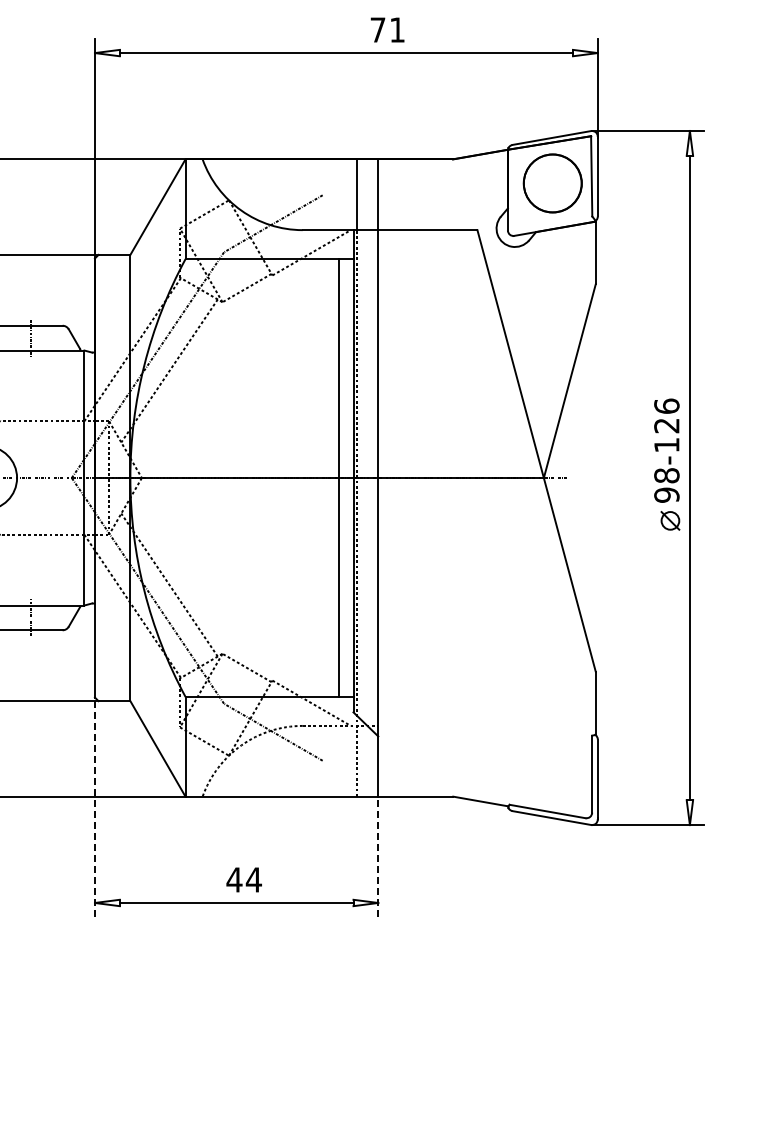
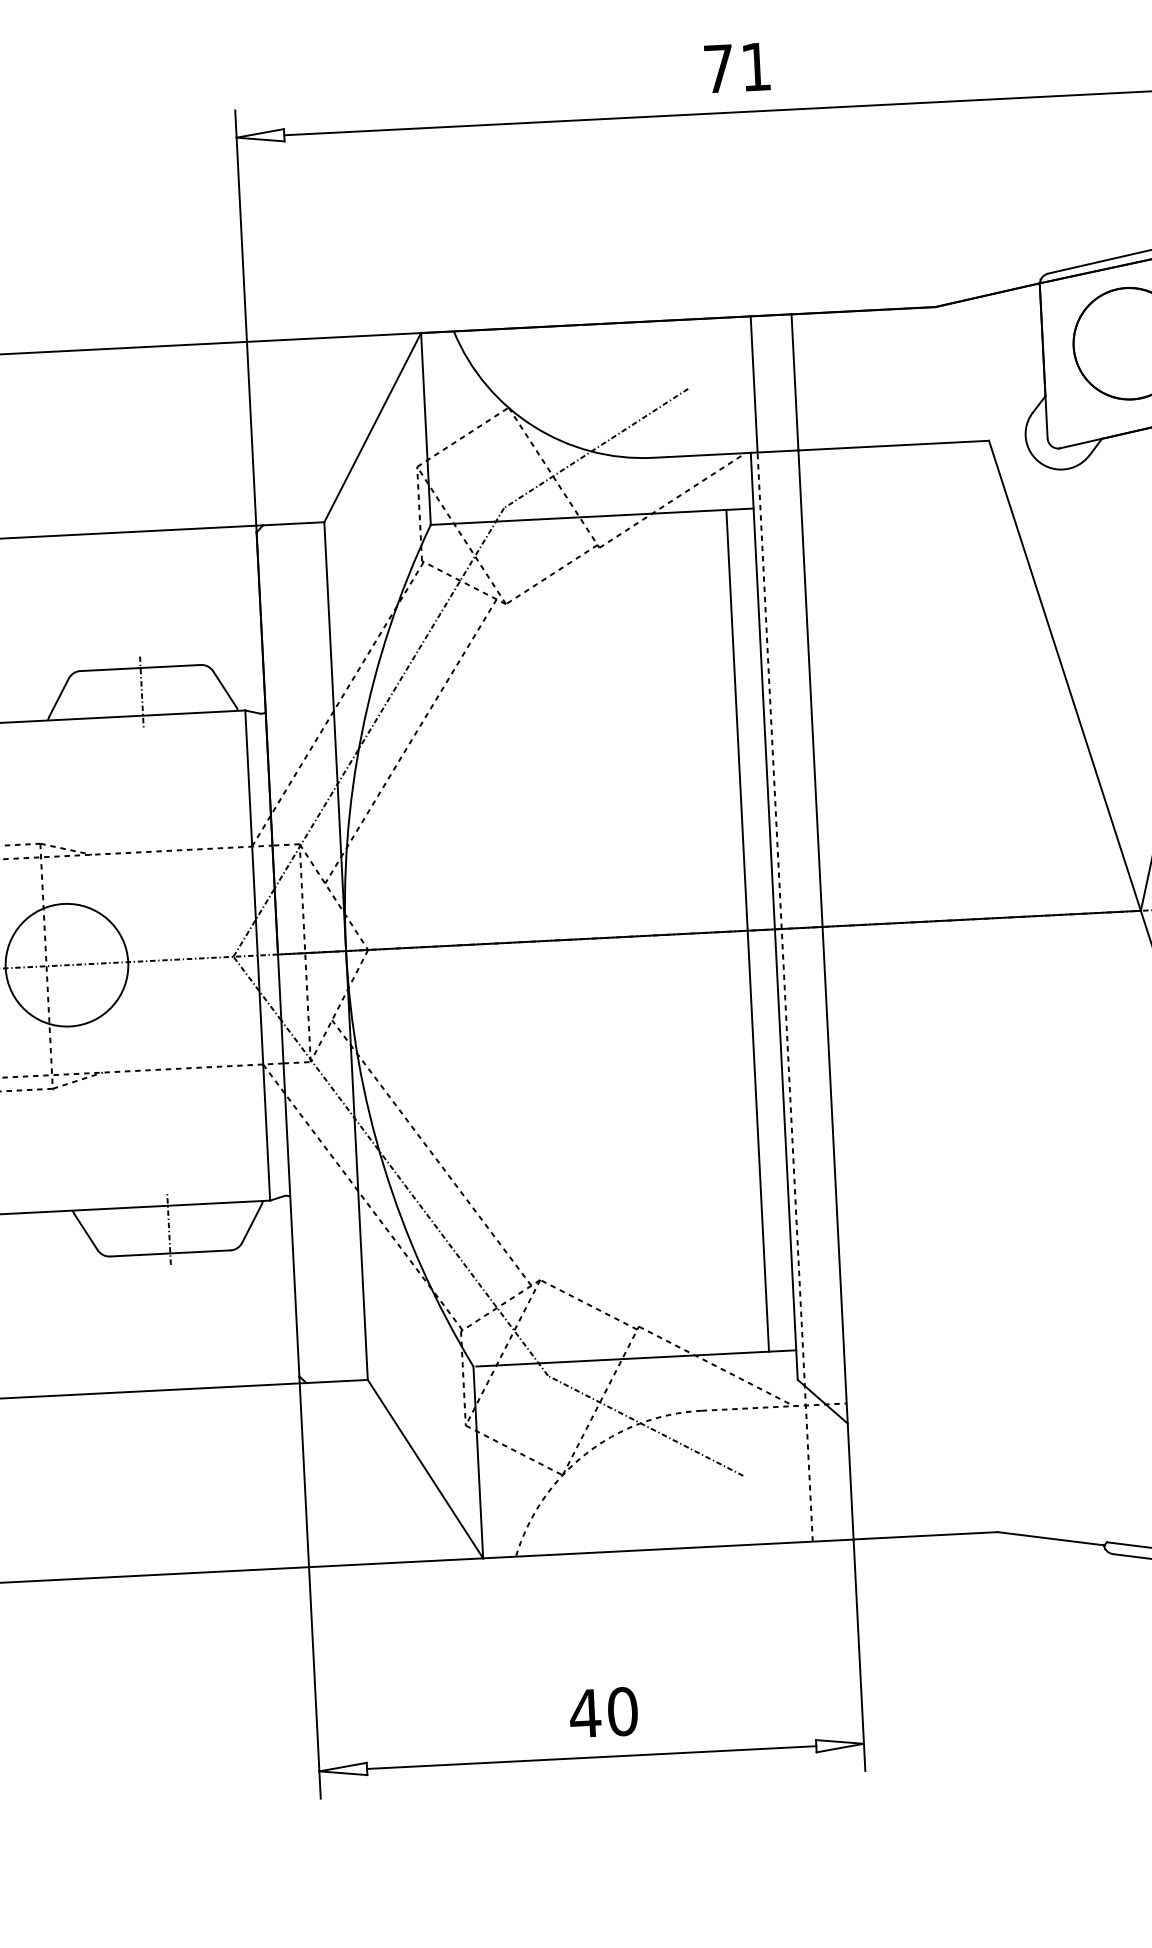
text: (387, 29) -> (737, 66), moved
line: (94, 807) -> (309, 1587), dashed -> solid
line: (378, 856) -> (859, 1654), dashed -> solid
text: (253, 879) -> (621, 1710), 44 -> 40

